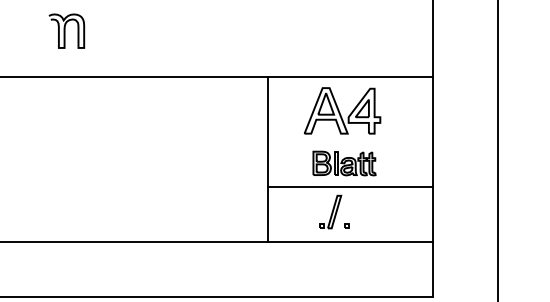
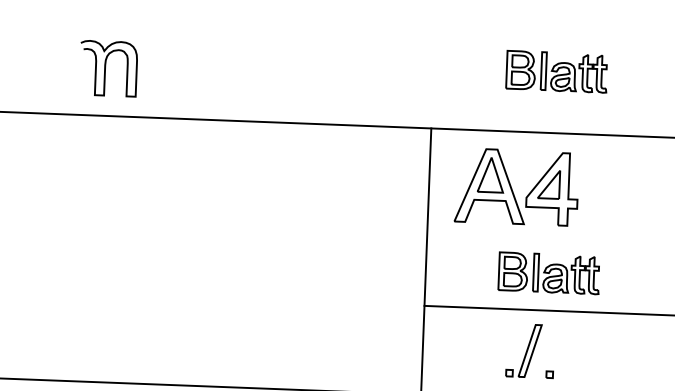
curve: (65, 30) -> (106, 67), moved
part: (344, 38) -> (556, 71), added
part: (342, 110) -> (516, 186), moved

